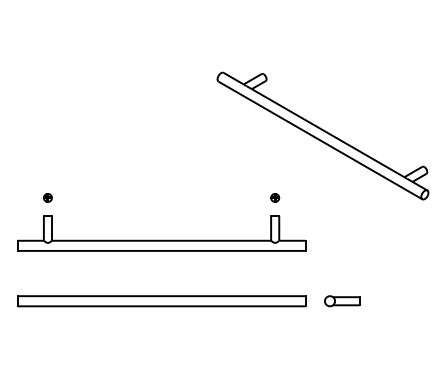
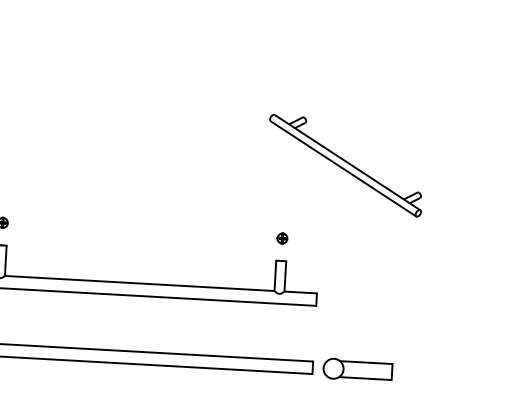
part: (322, 135) -> (344, 165), size x0.6
part: (342, 301) -> (358, 370), size x1.6

